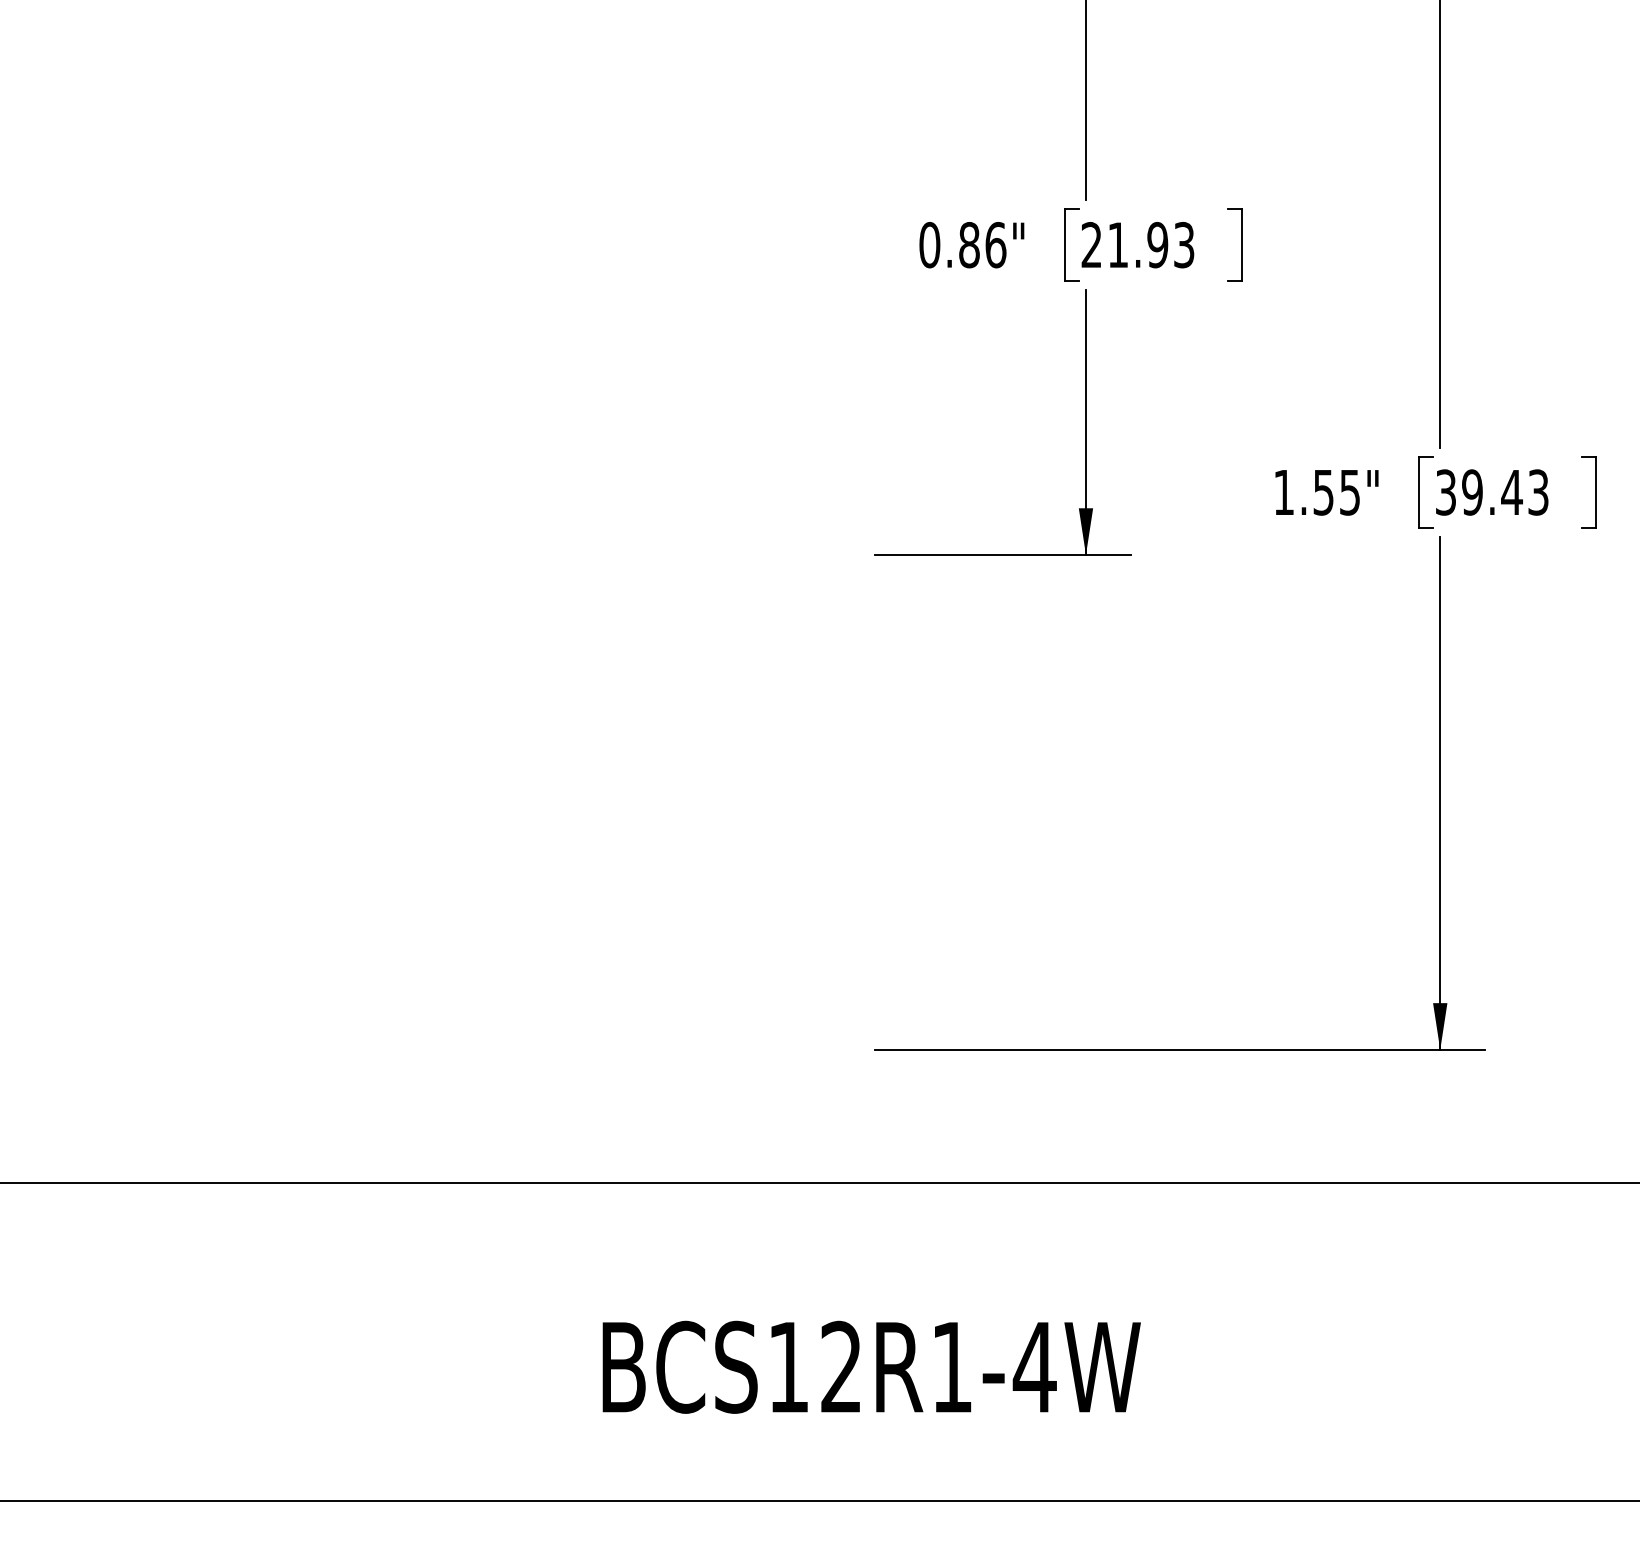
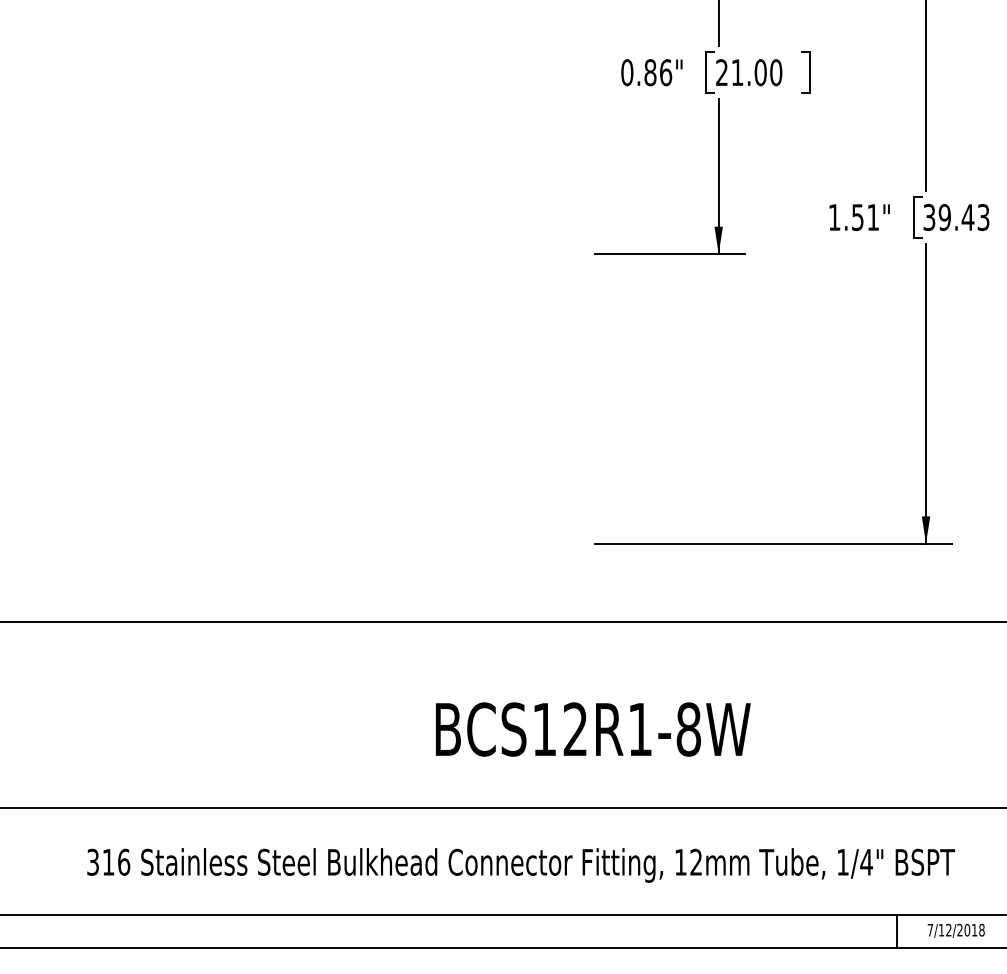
text: (1171, 244) -> (768, 72), 21.93 -> 21.00
text: (1348, 492) -> (872, 217), 1.55" -> 1.51"
text: (1034, 1367) -> (688, 729), BCS12R1-4W -> BCS12R1-8W

